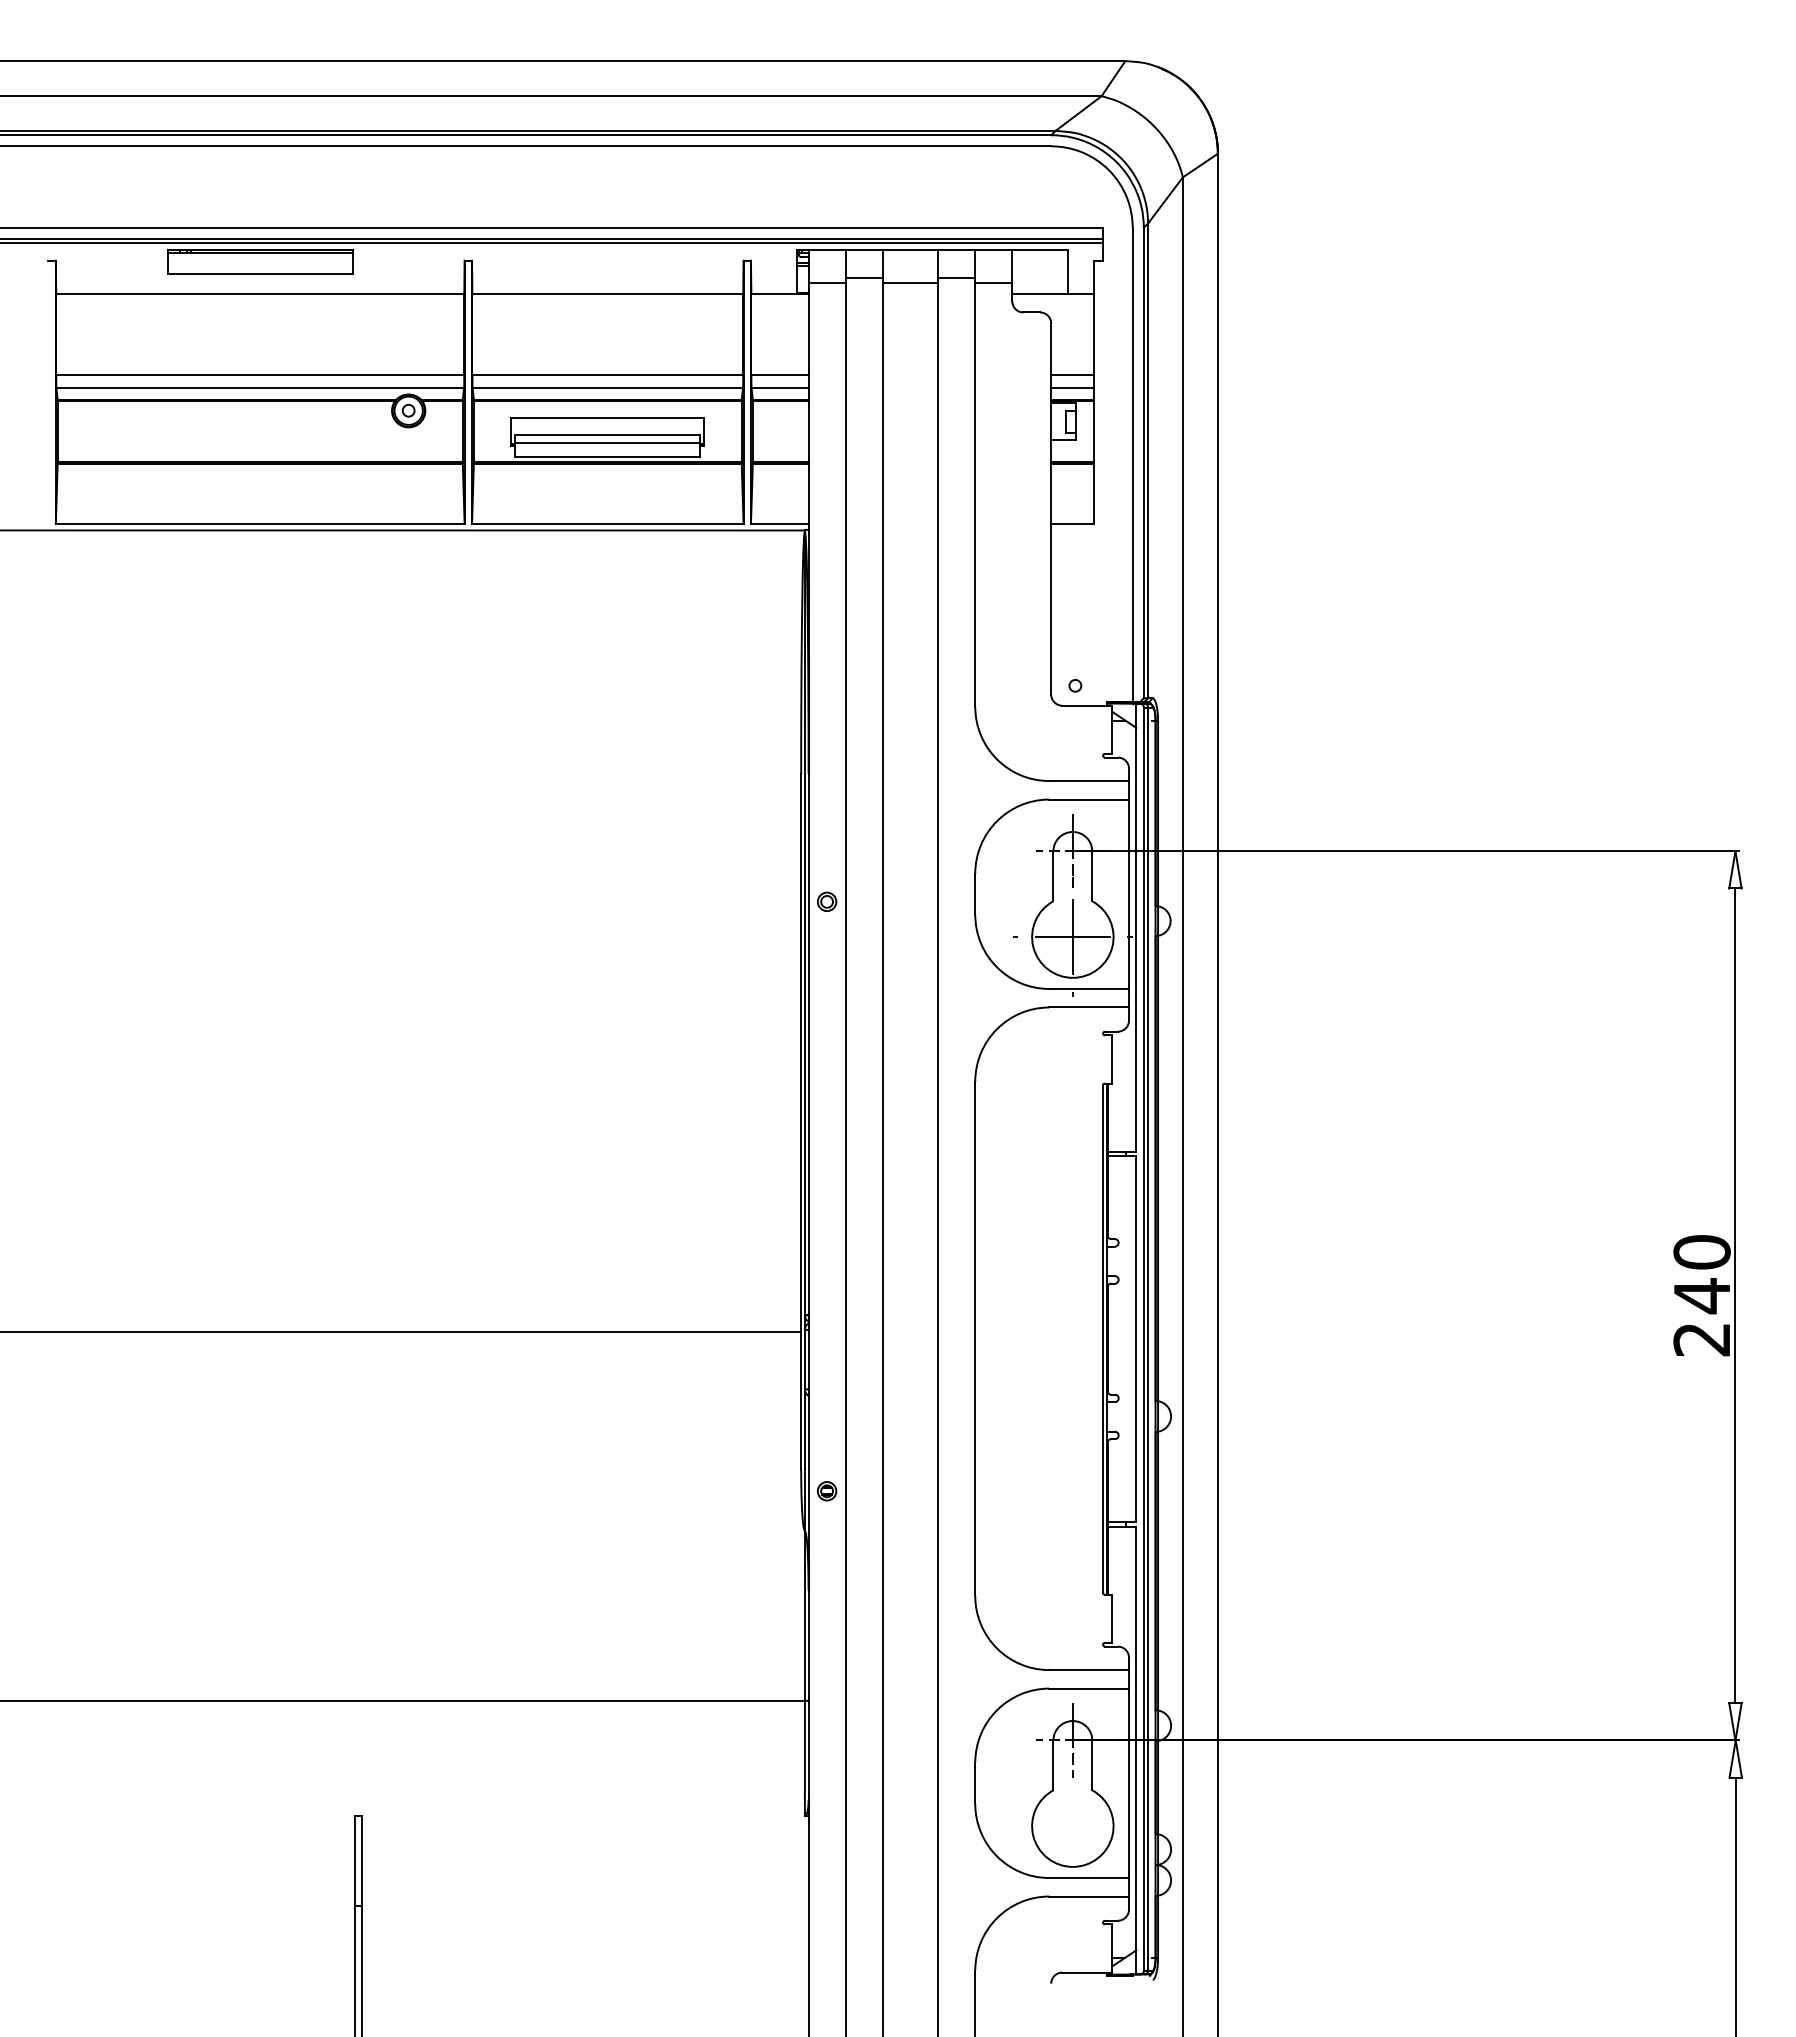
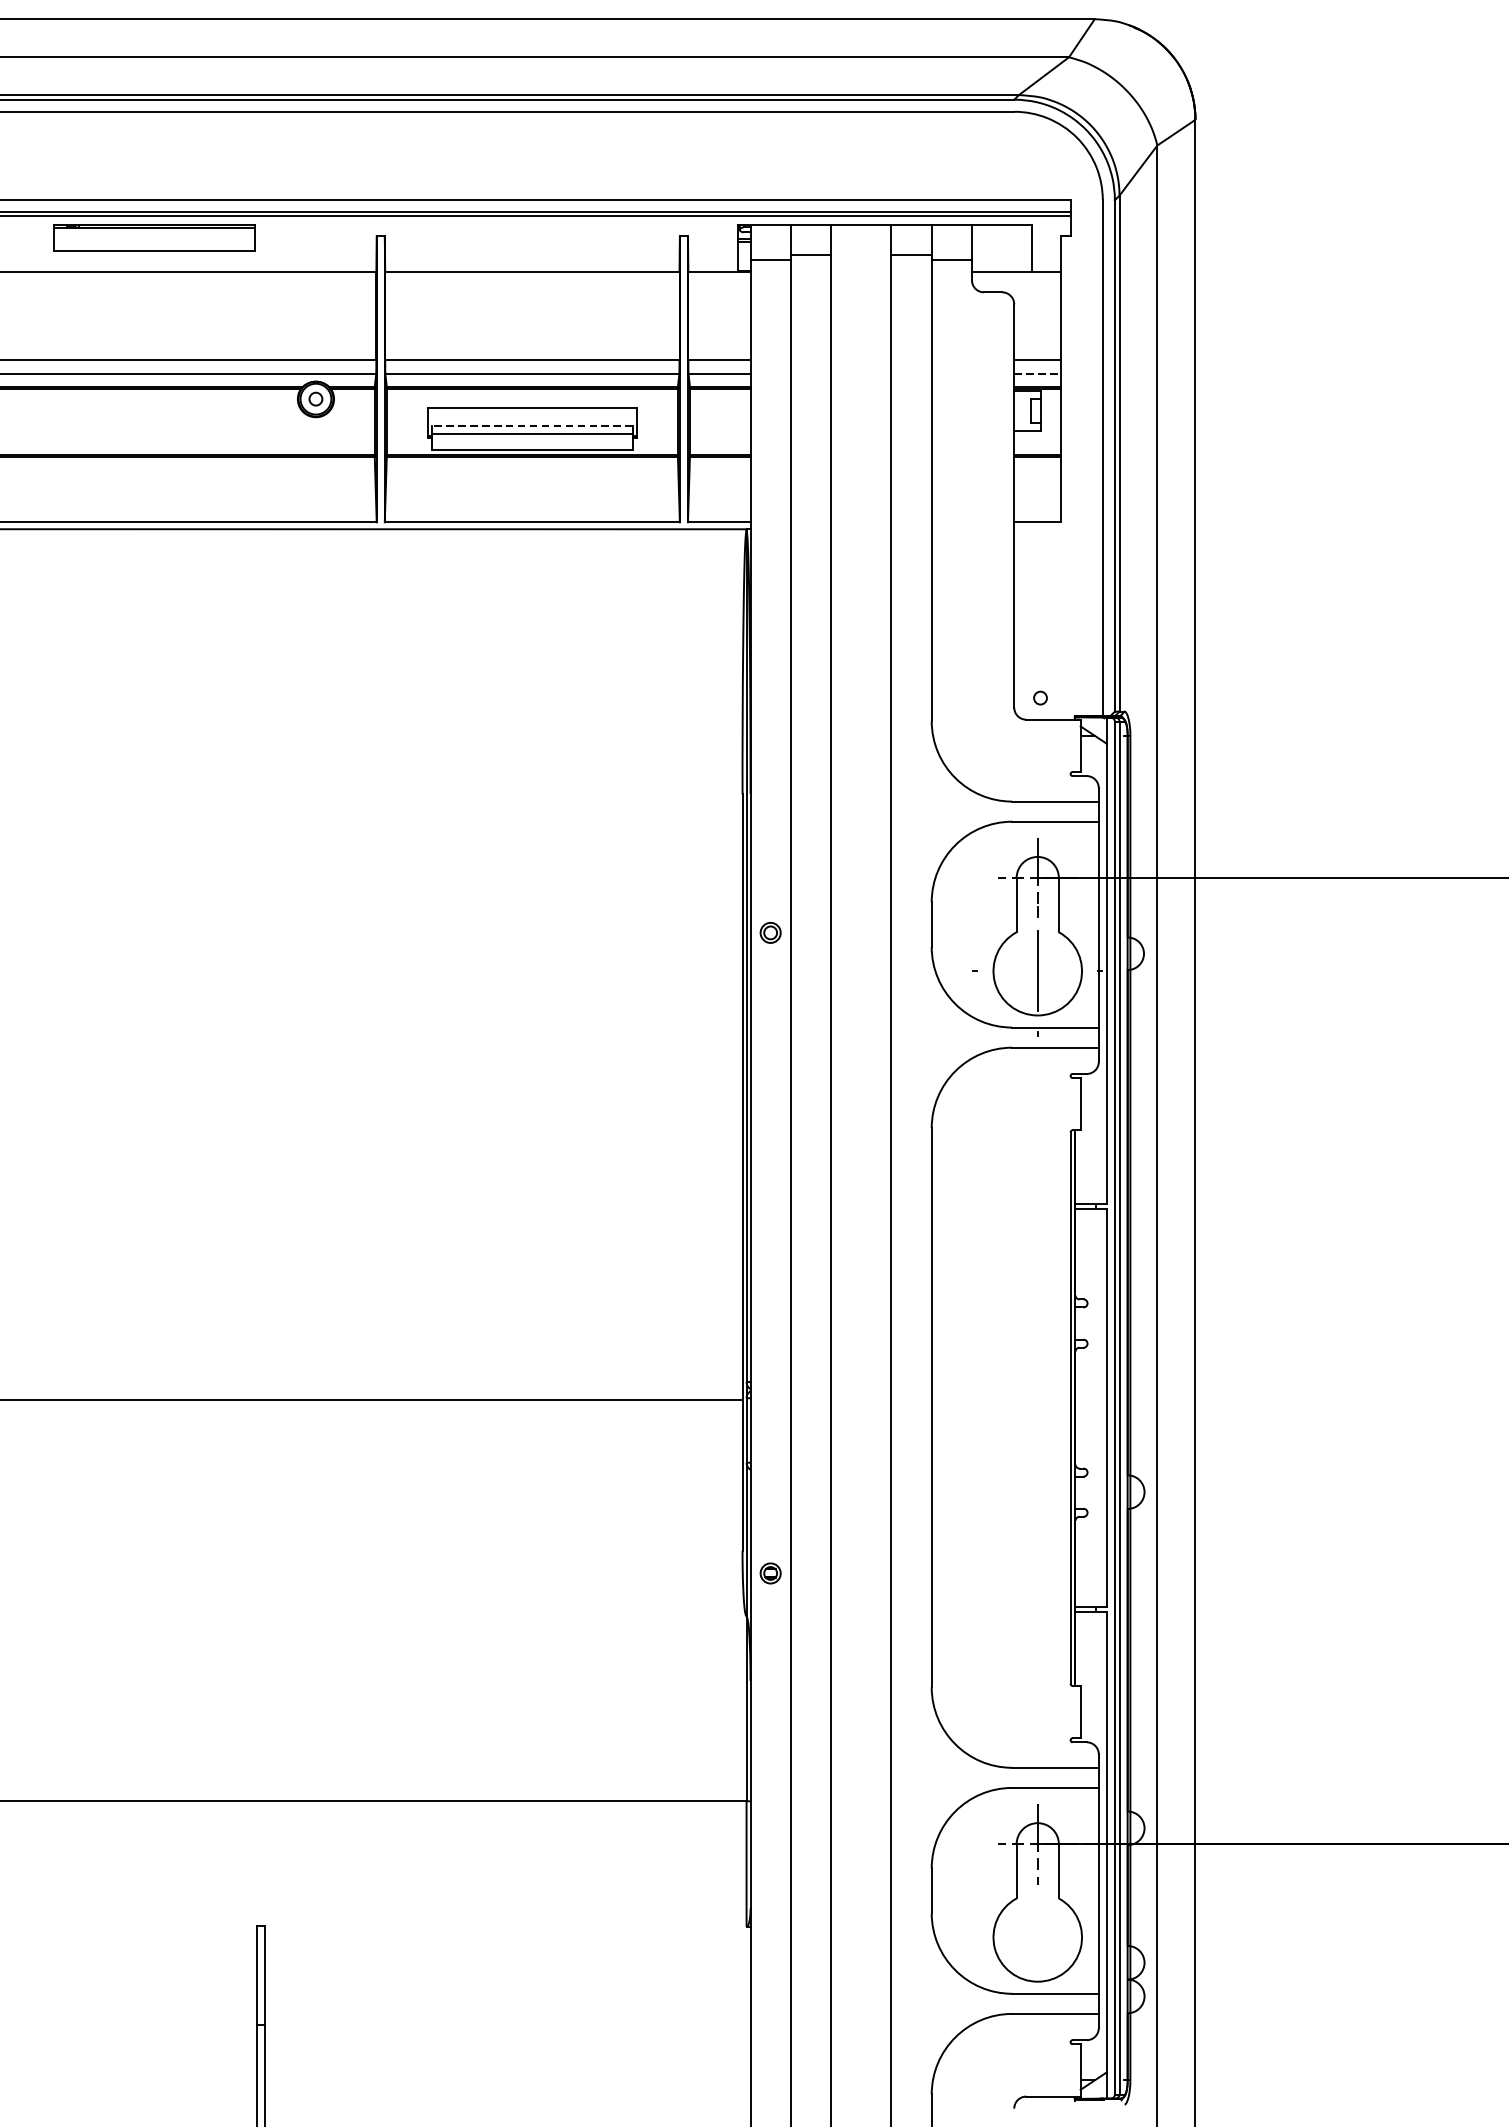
line: (910, 282) -> (861, 259), removed
line: (1073, 387) -> (1038, 373), solid -> dashed
line: (607, 435) -> (532, 426), solid -> dashed
line: (1072, 937) -> (1037, 971), removed

